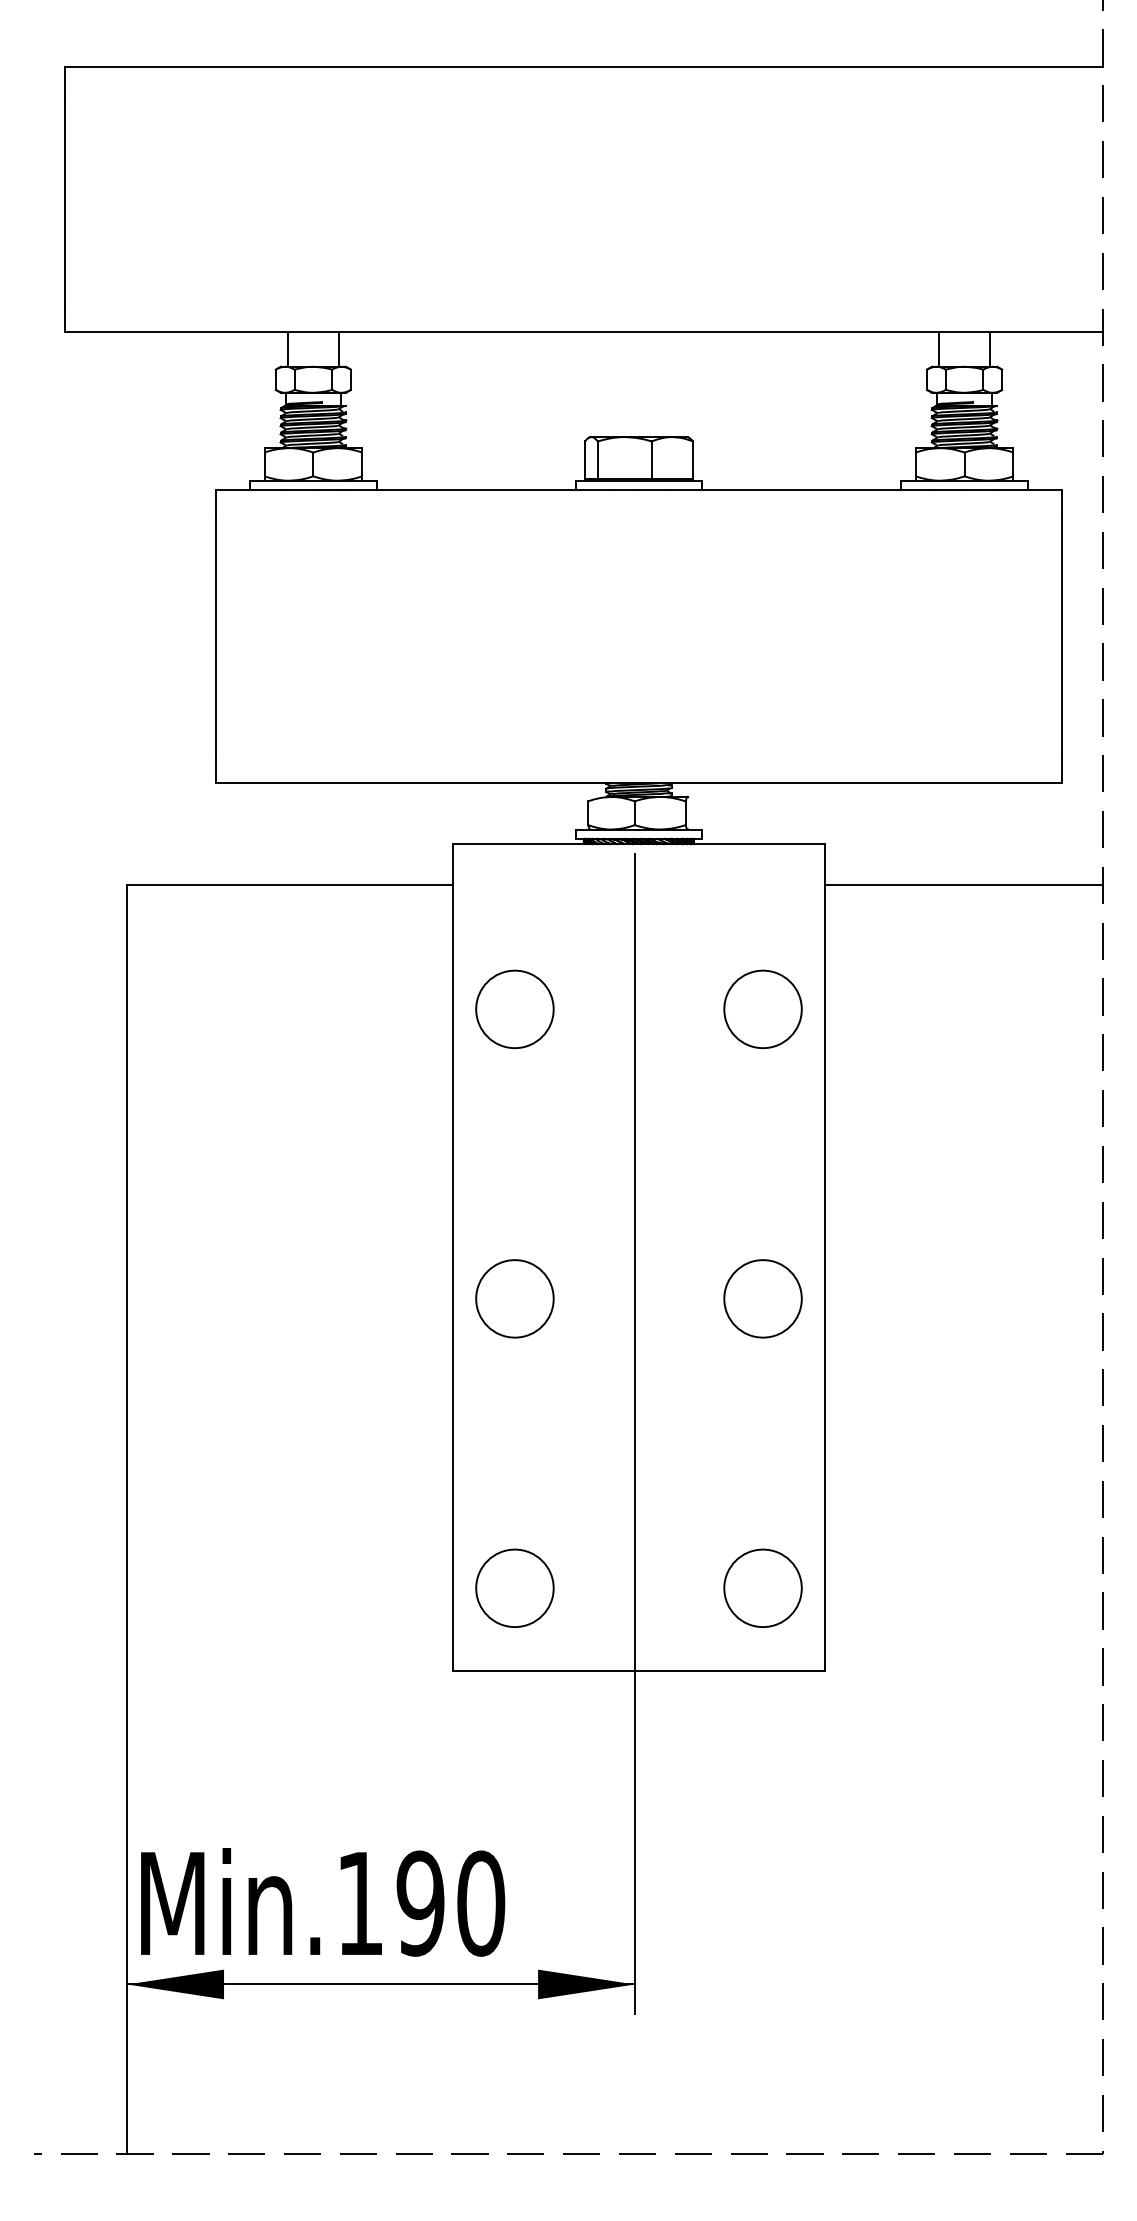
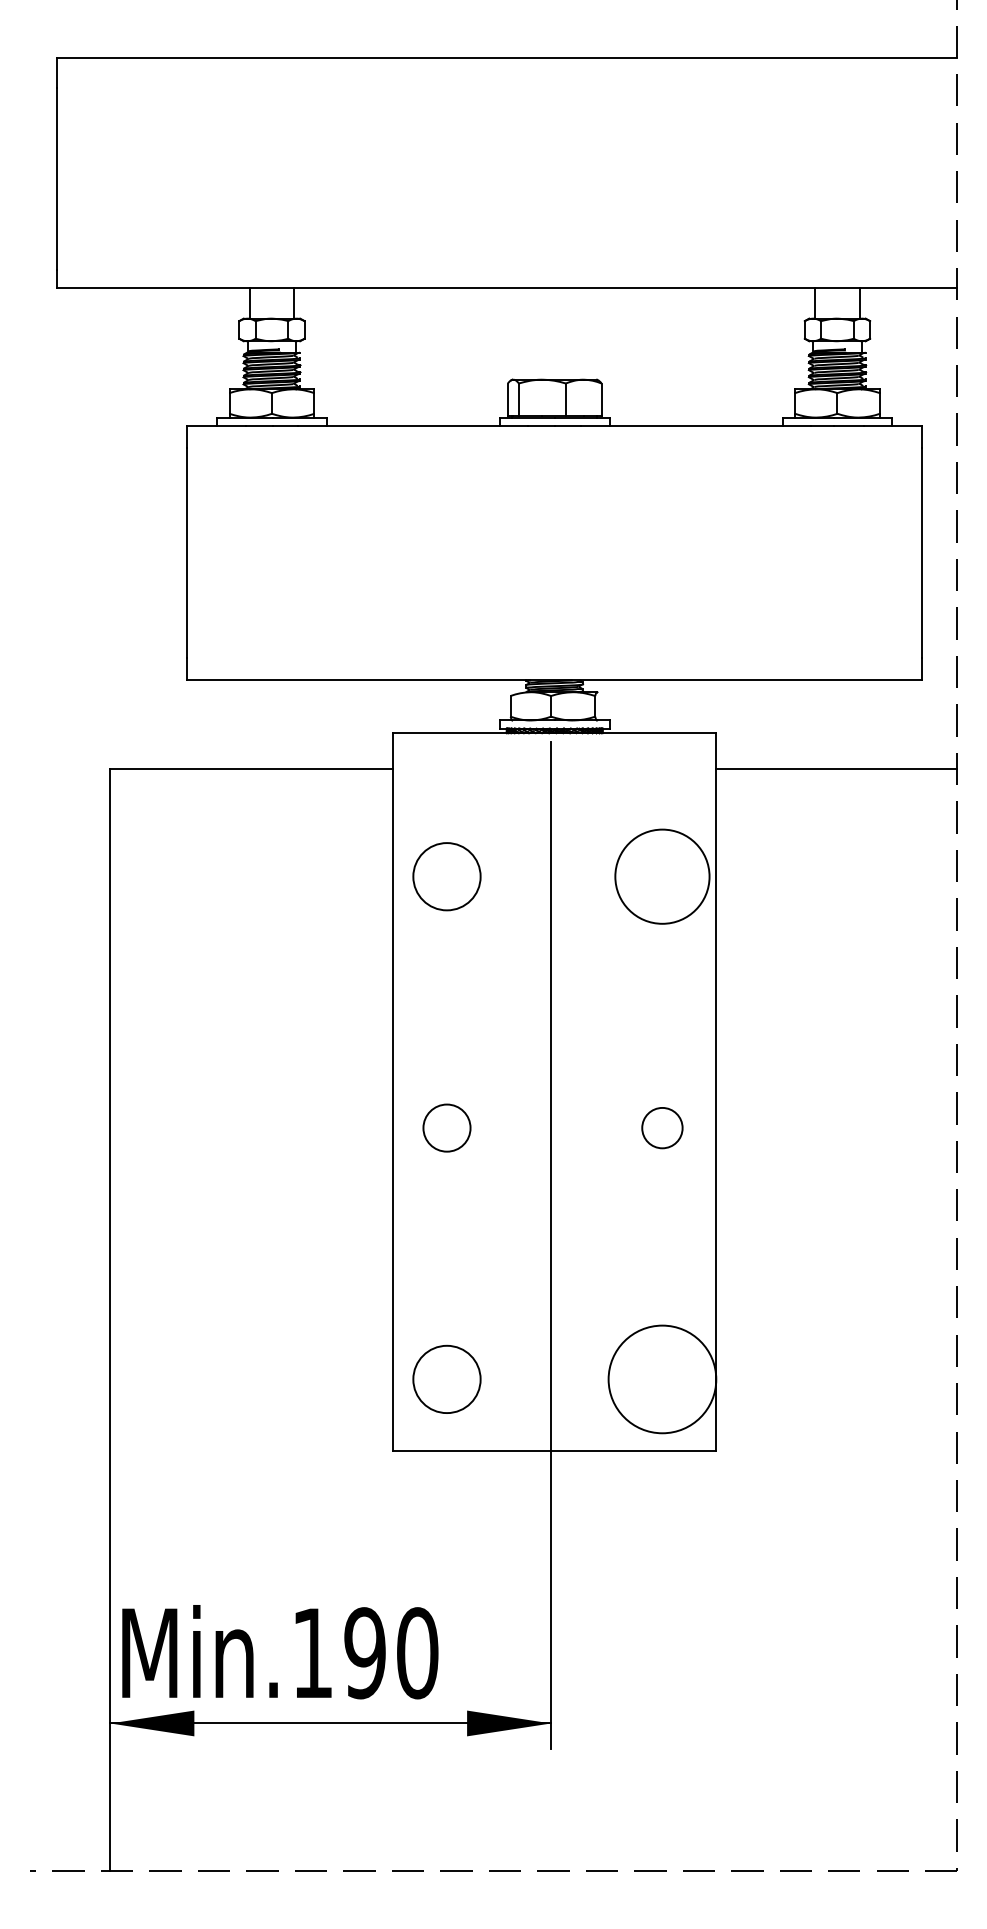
circle: (762, 1009) -> (661, 876), size x1.4
circle: (514, 1298) -> (446, 1127), size x0.7
circle: (762, 1298) -> (661, 1127), size x0.6
circle: (762, 1588) -> (661, 1379), size x1.6

